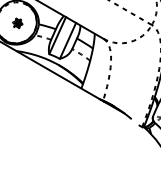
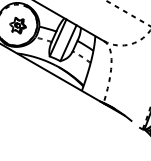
part: (17, 23) -> (17, 25), size x1.67

